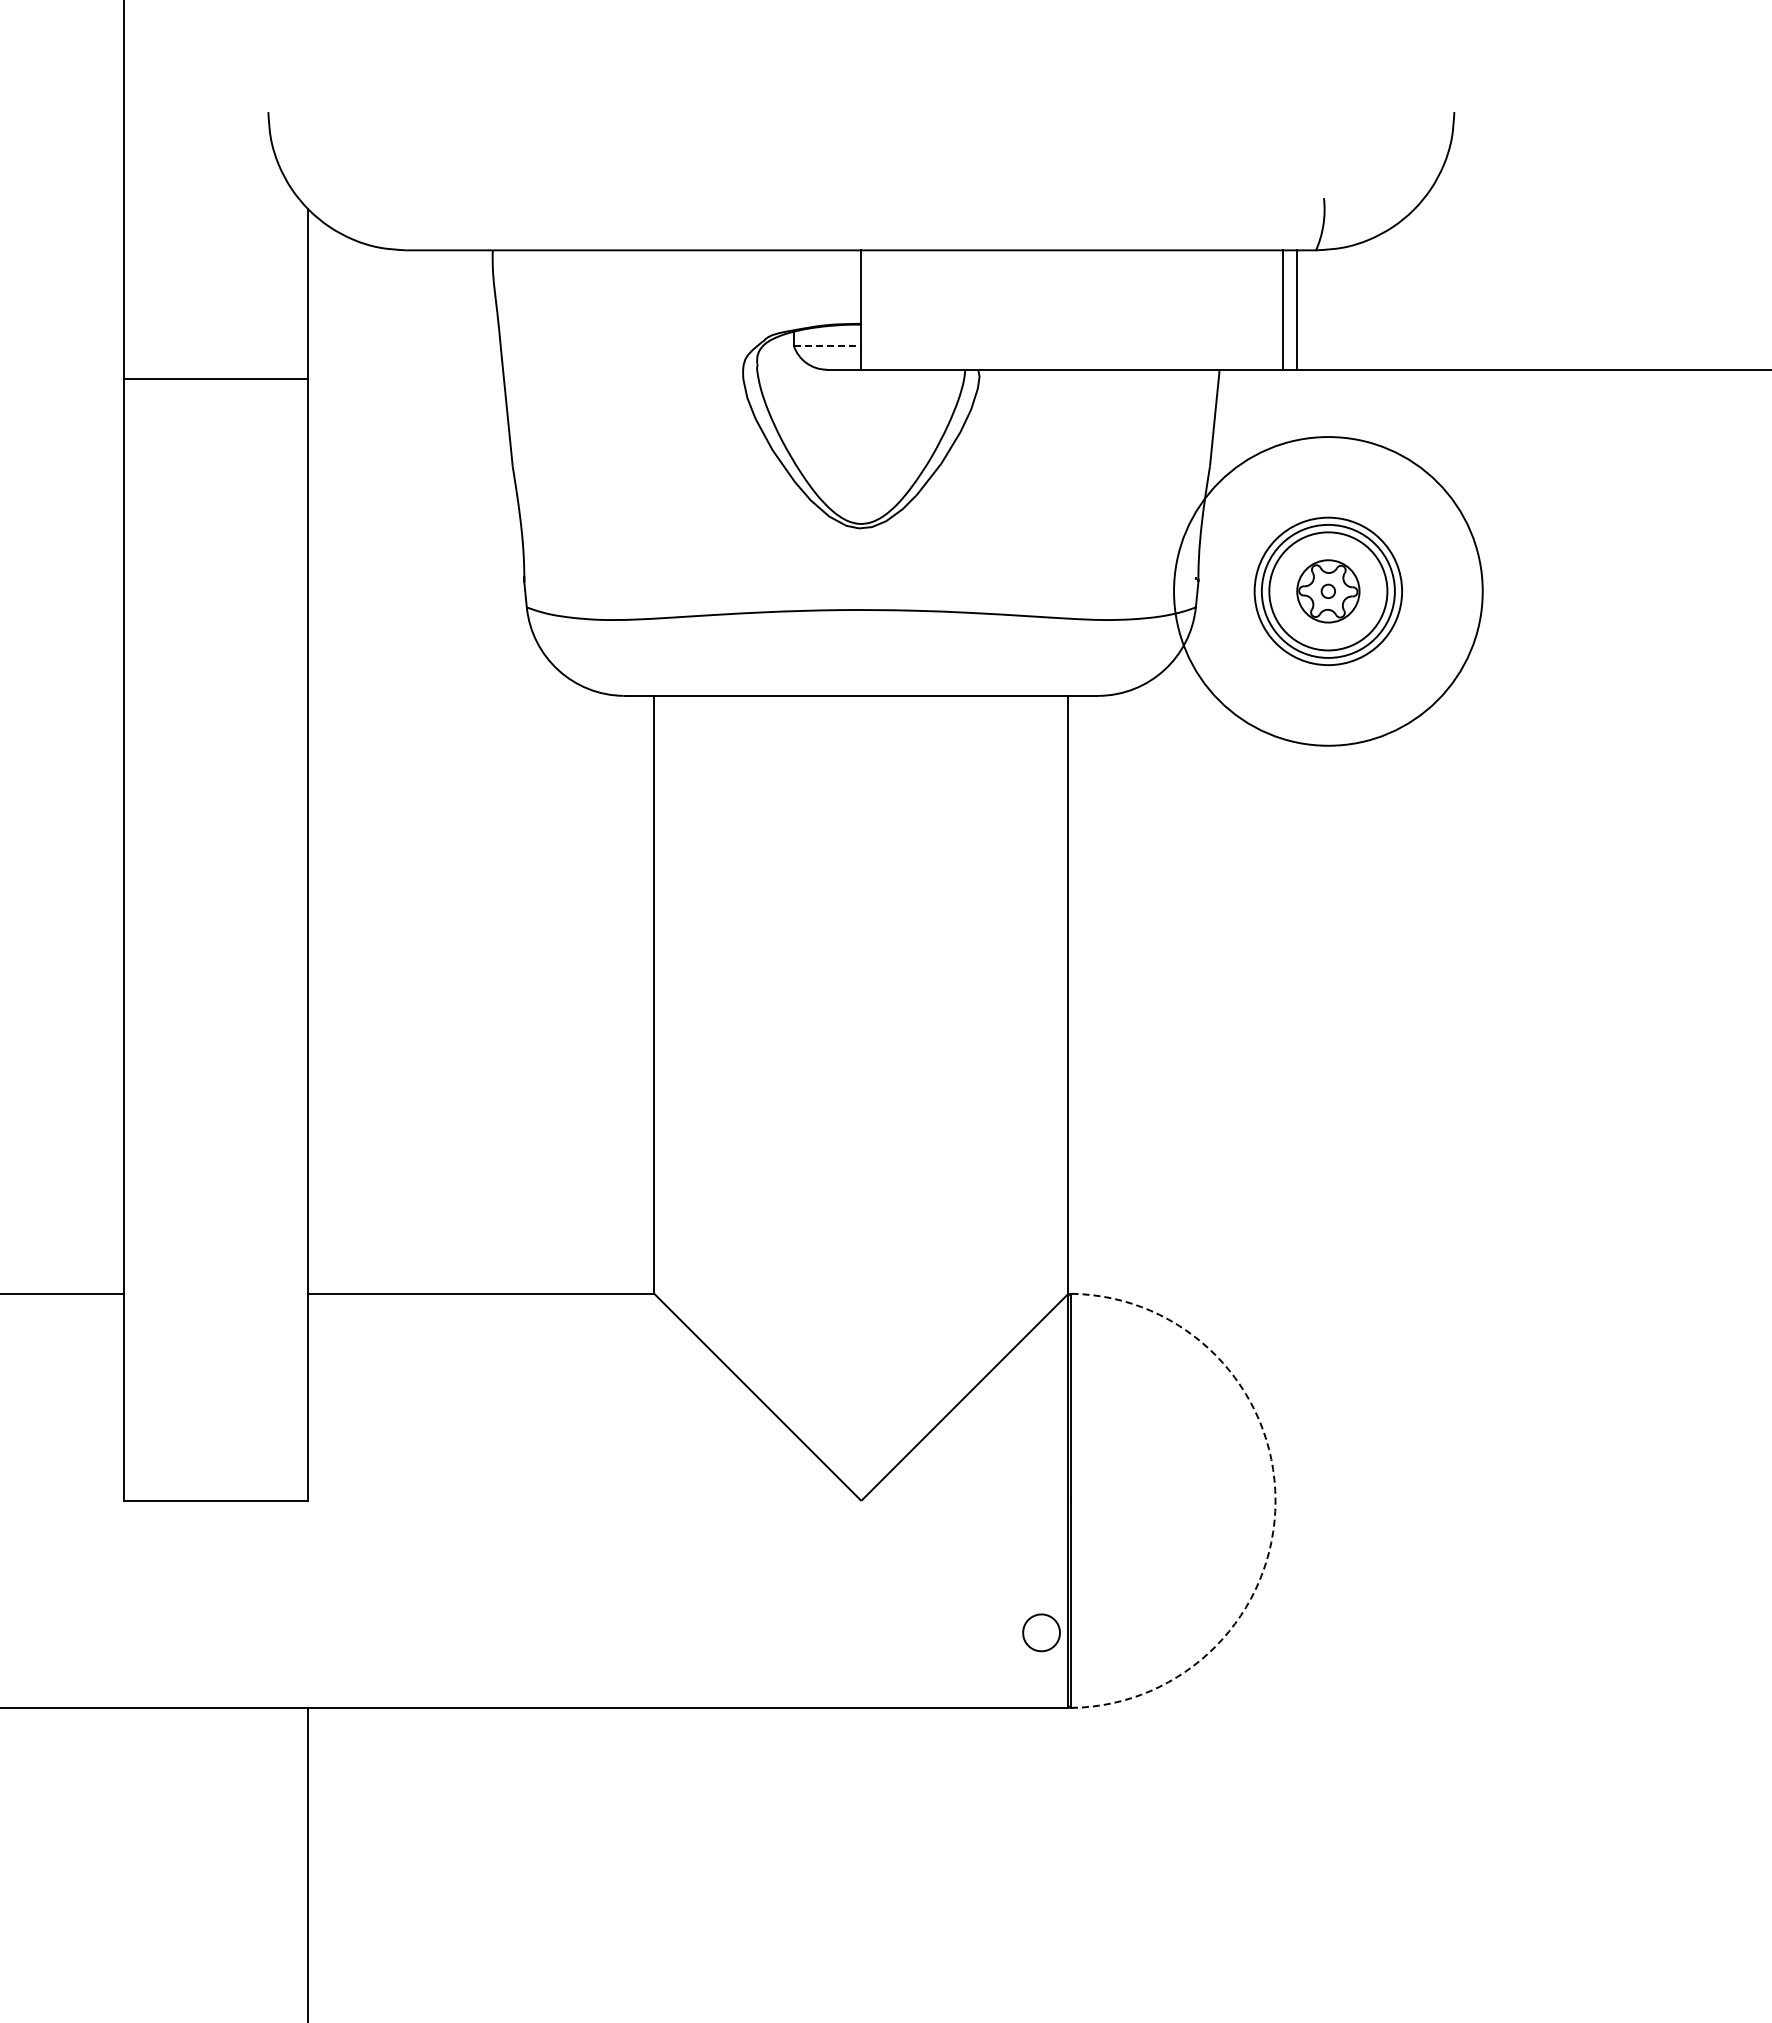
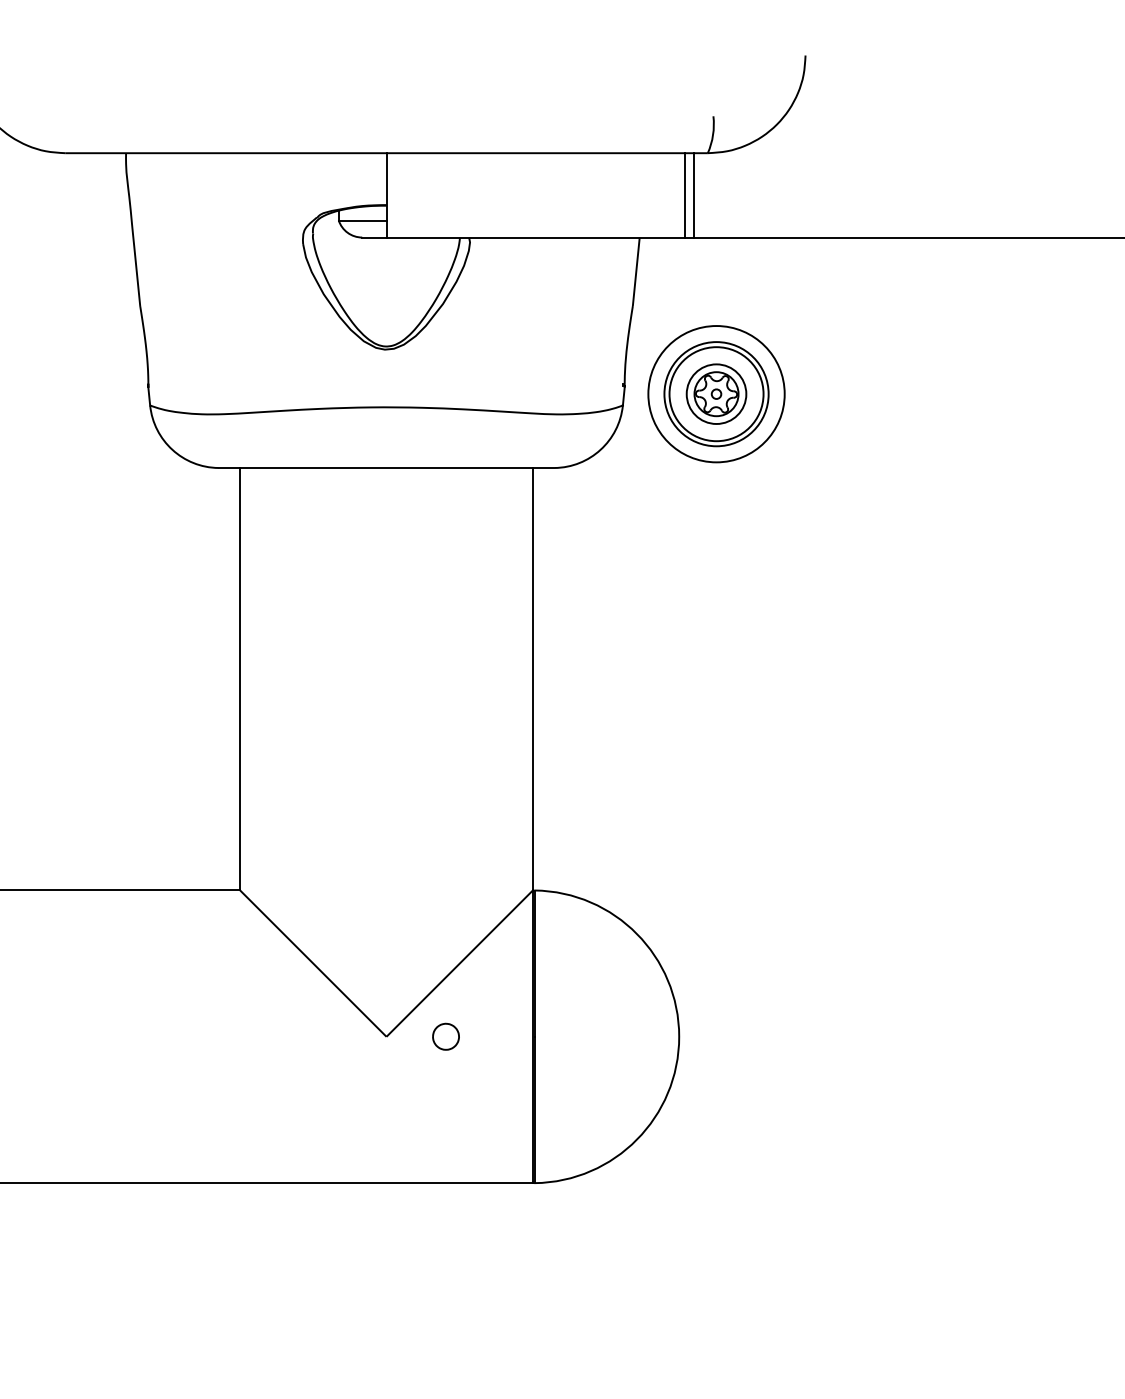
line: (827, 345) -> (362, 220), dashed -> solid
circle: (1327, 590) -> (715, 393), size x0.62
circle: (1328, 591) -> (716, 394), size x0.71
arc: (1275, 1500) -> (679, 1036), dashed -> solid
part: (1041, 1632) -> (445, 1036), moved

